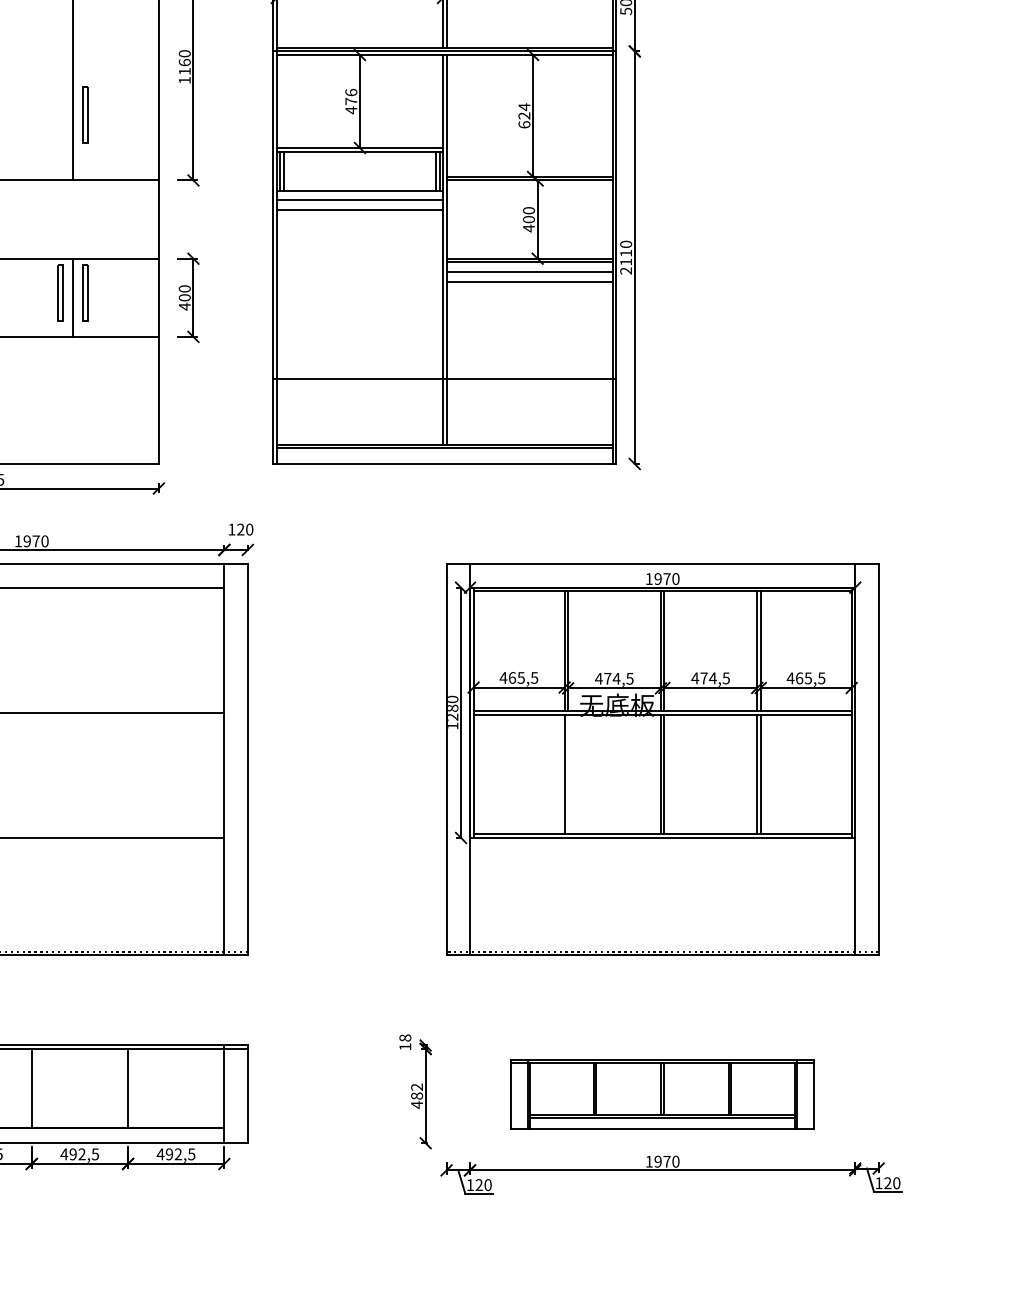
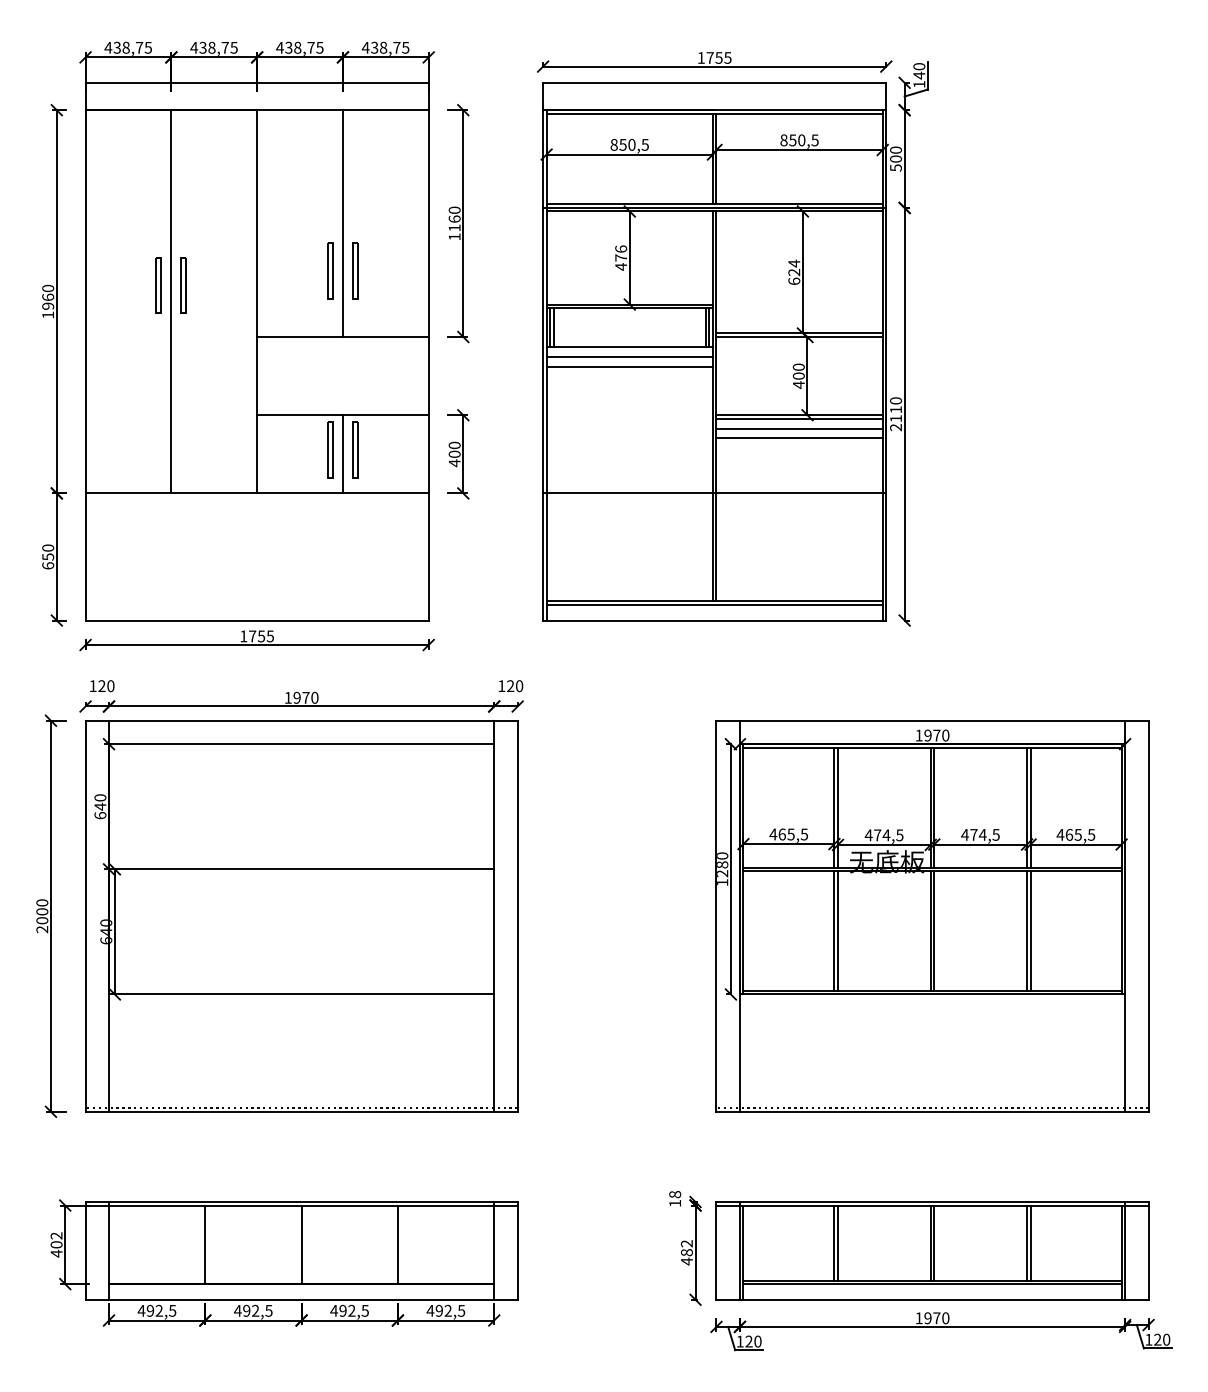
part: (60, 113) -> (330, 270), added
line: (444, 378) -> (714, 493), moved
line: (567, 773) -> (837, 930), added
part: (662, 1093) -> (932, 1250), size x1.43

